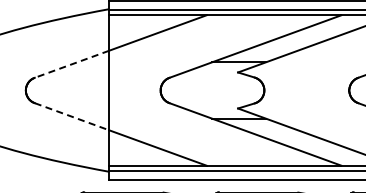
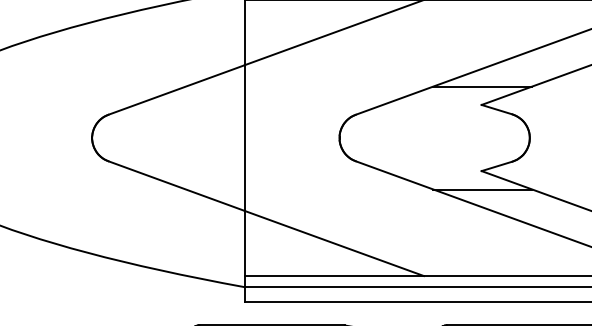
line: (71, 64) -> (175, 90), dashed -> solid
line: (71, 116) -> (175, 185), dashed -> solid

